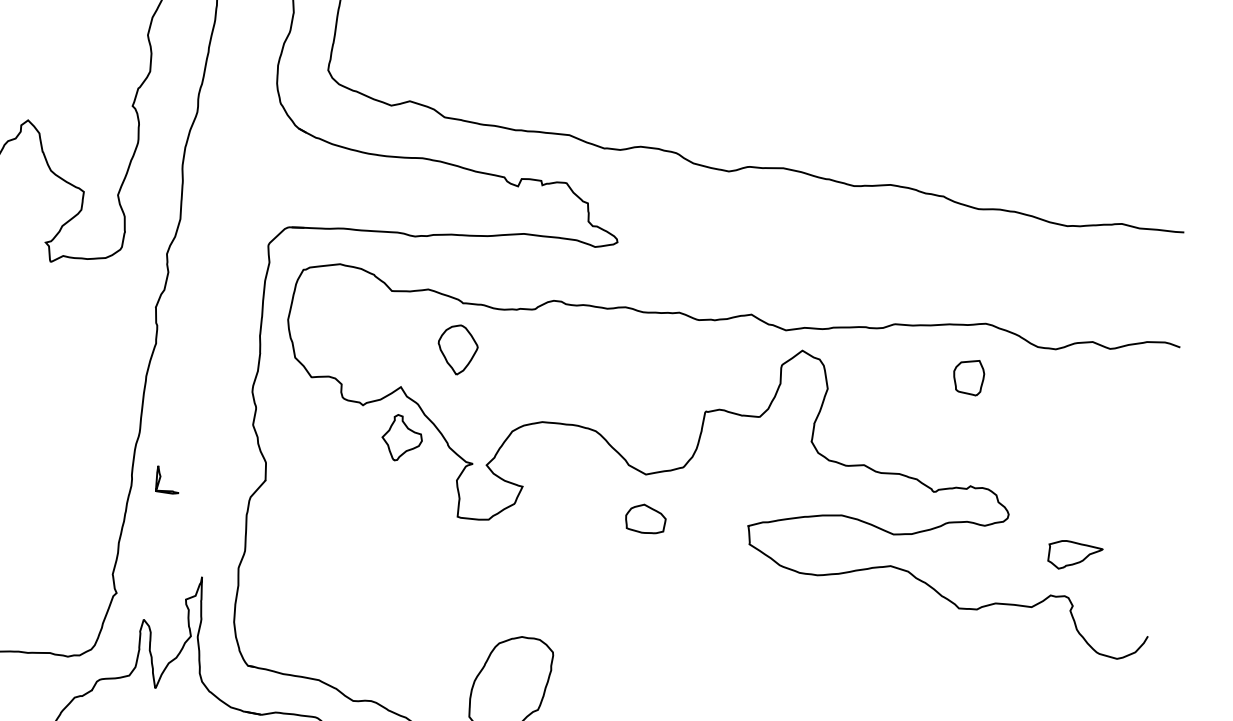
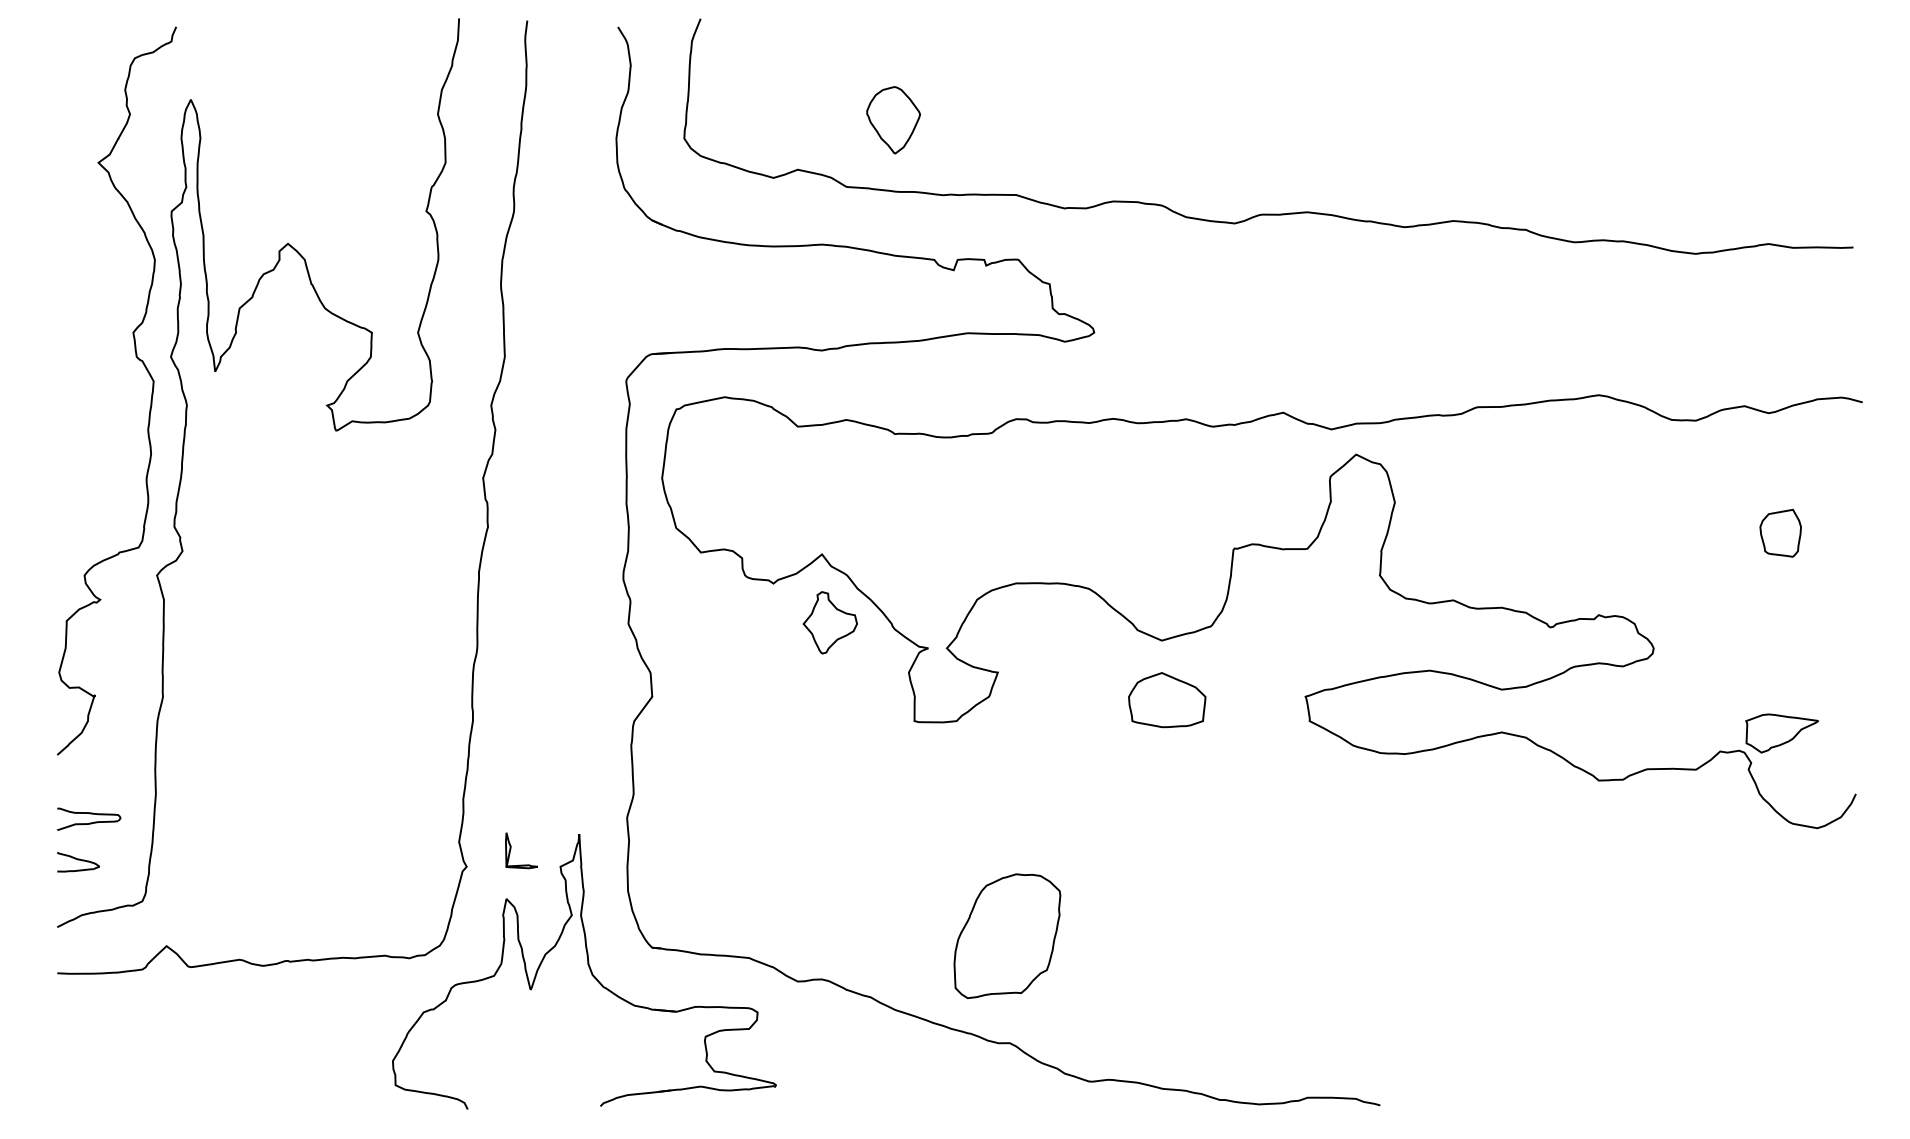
part: (457, 350) -> (893, 120), moved
part: (968, 376) -> (1780, 532), moved
part: (160, 478) -> (511, 849), moved
part: (645, 519) -> (1167, 700), size x1.43
part: (1074, 555) -> (1781, 733), moved

